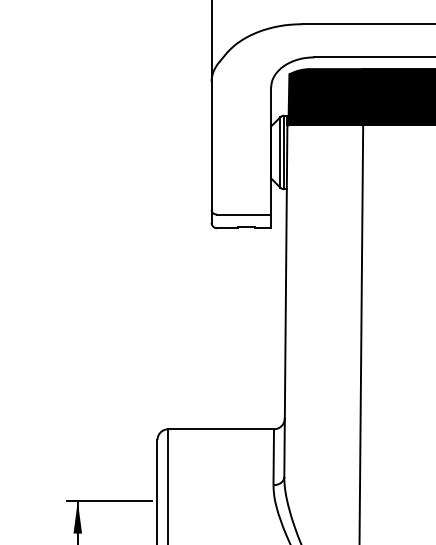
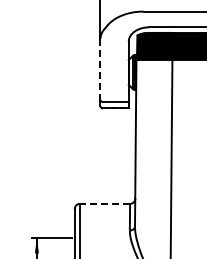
line: (211, 146) -> (100, 69), solid -> dashed
line: (220, 428) -> (104, 203), solid -> dashed

